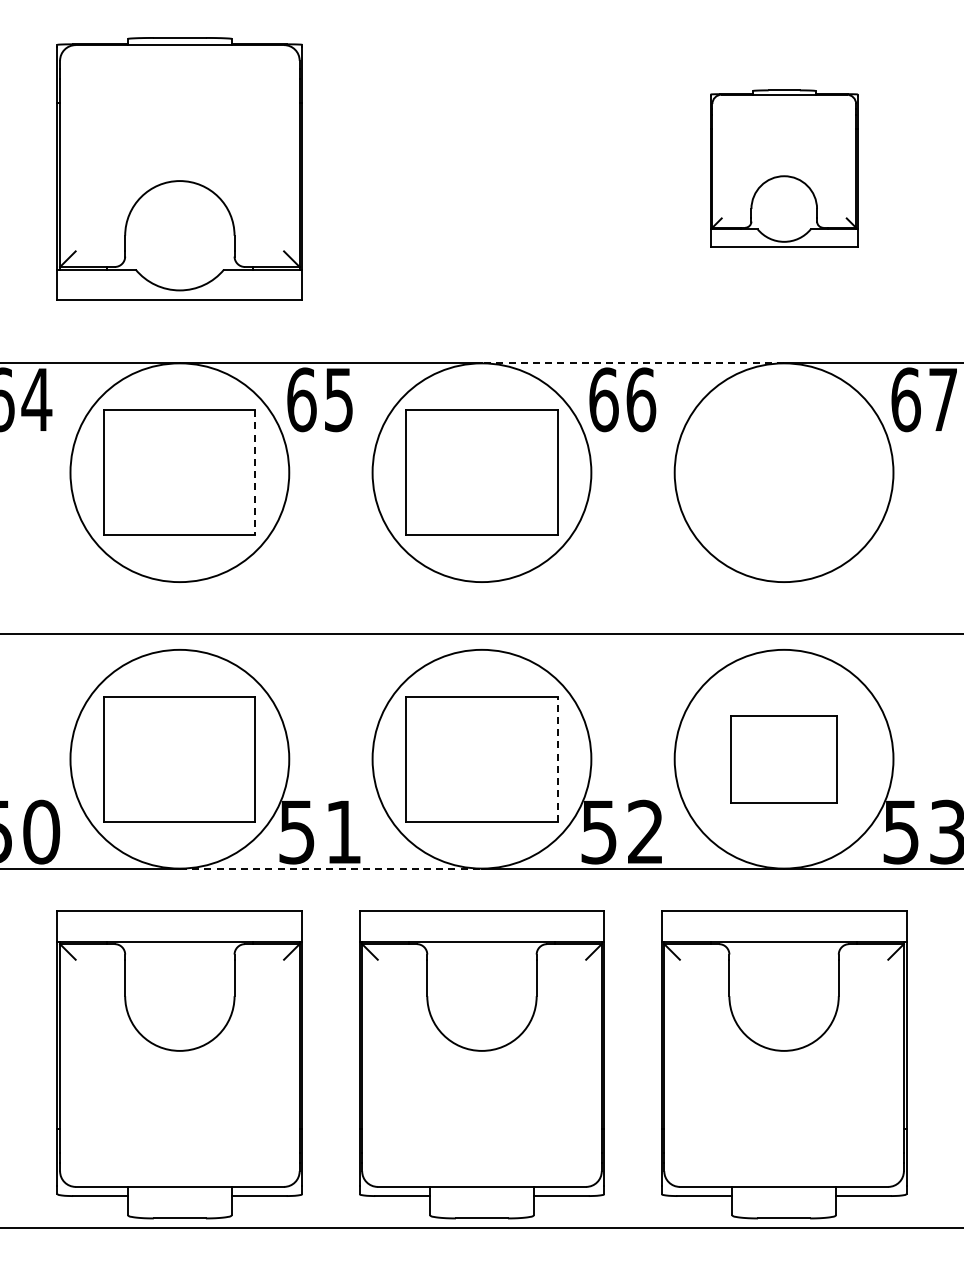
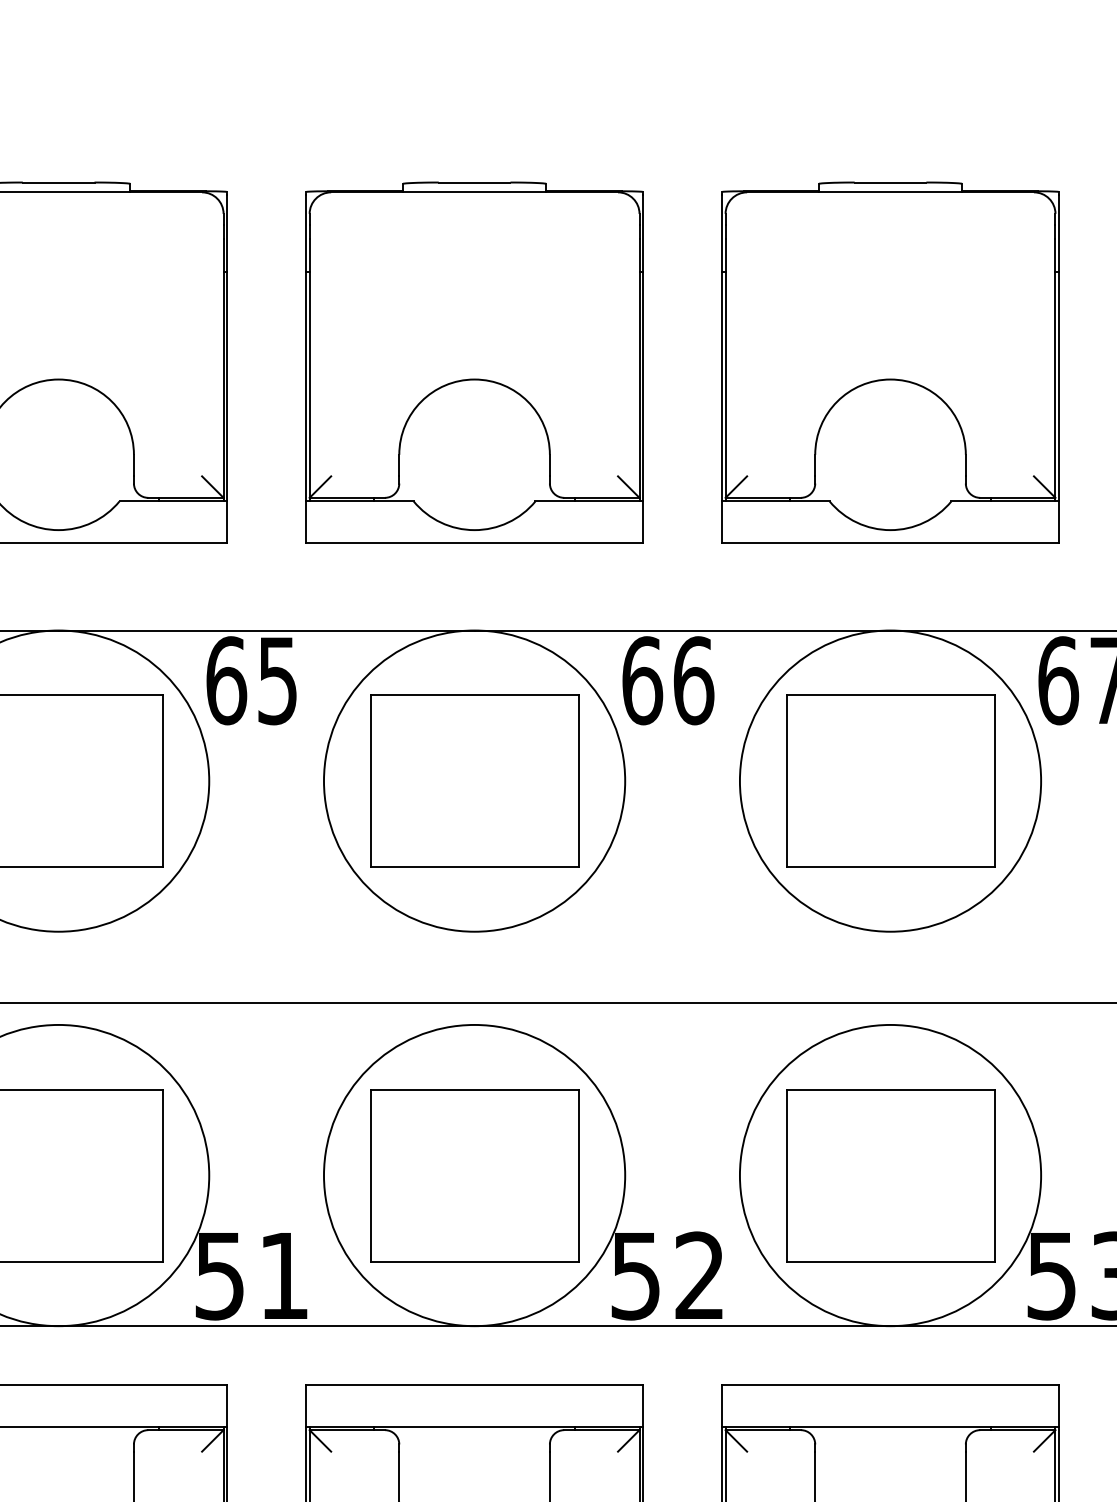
part: (481, 168) -> (473, 362), added
part: (784, 168) -> (891, 362), size x1.67
line: (632, 363) -> (681, 630), dashed -> solid
line: (255, 472) -> (162, 780), dashed -> solid
part: (784, 472) -> (891, 780), added
line: (557, 759) -> (578, 1175), dashed -> solid
part: (784, 759) -> (891, 1175), size x1.43
line: (331, 868) -> (267, 1326), dashed -> solid

